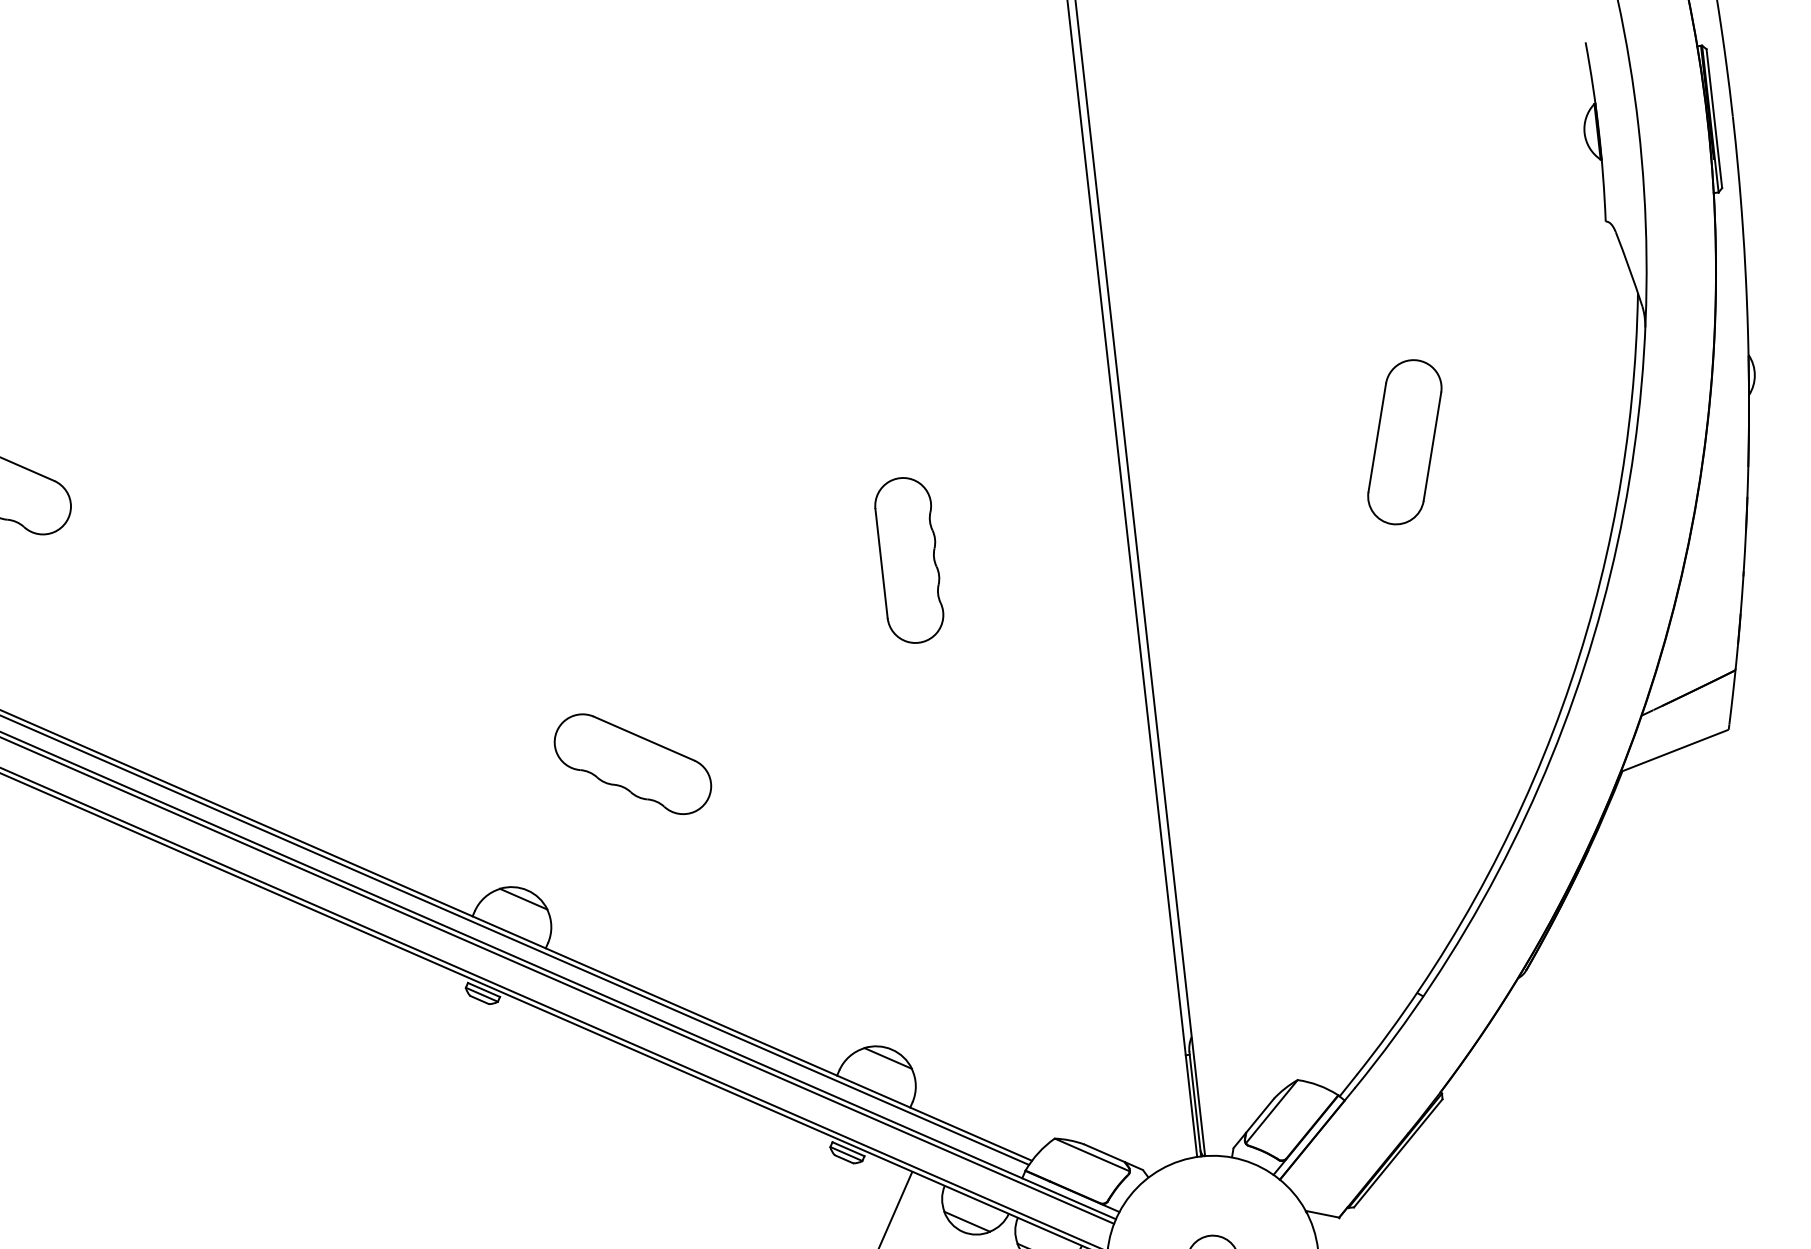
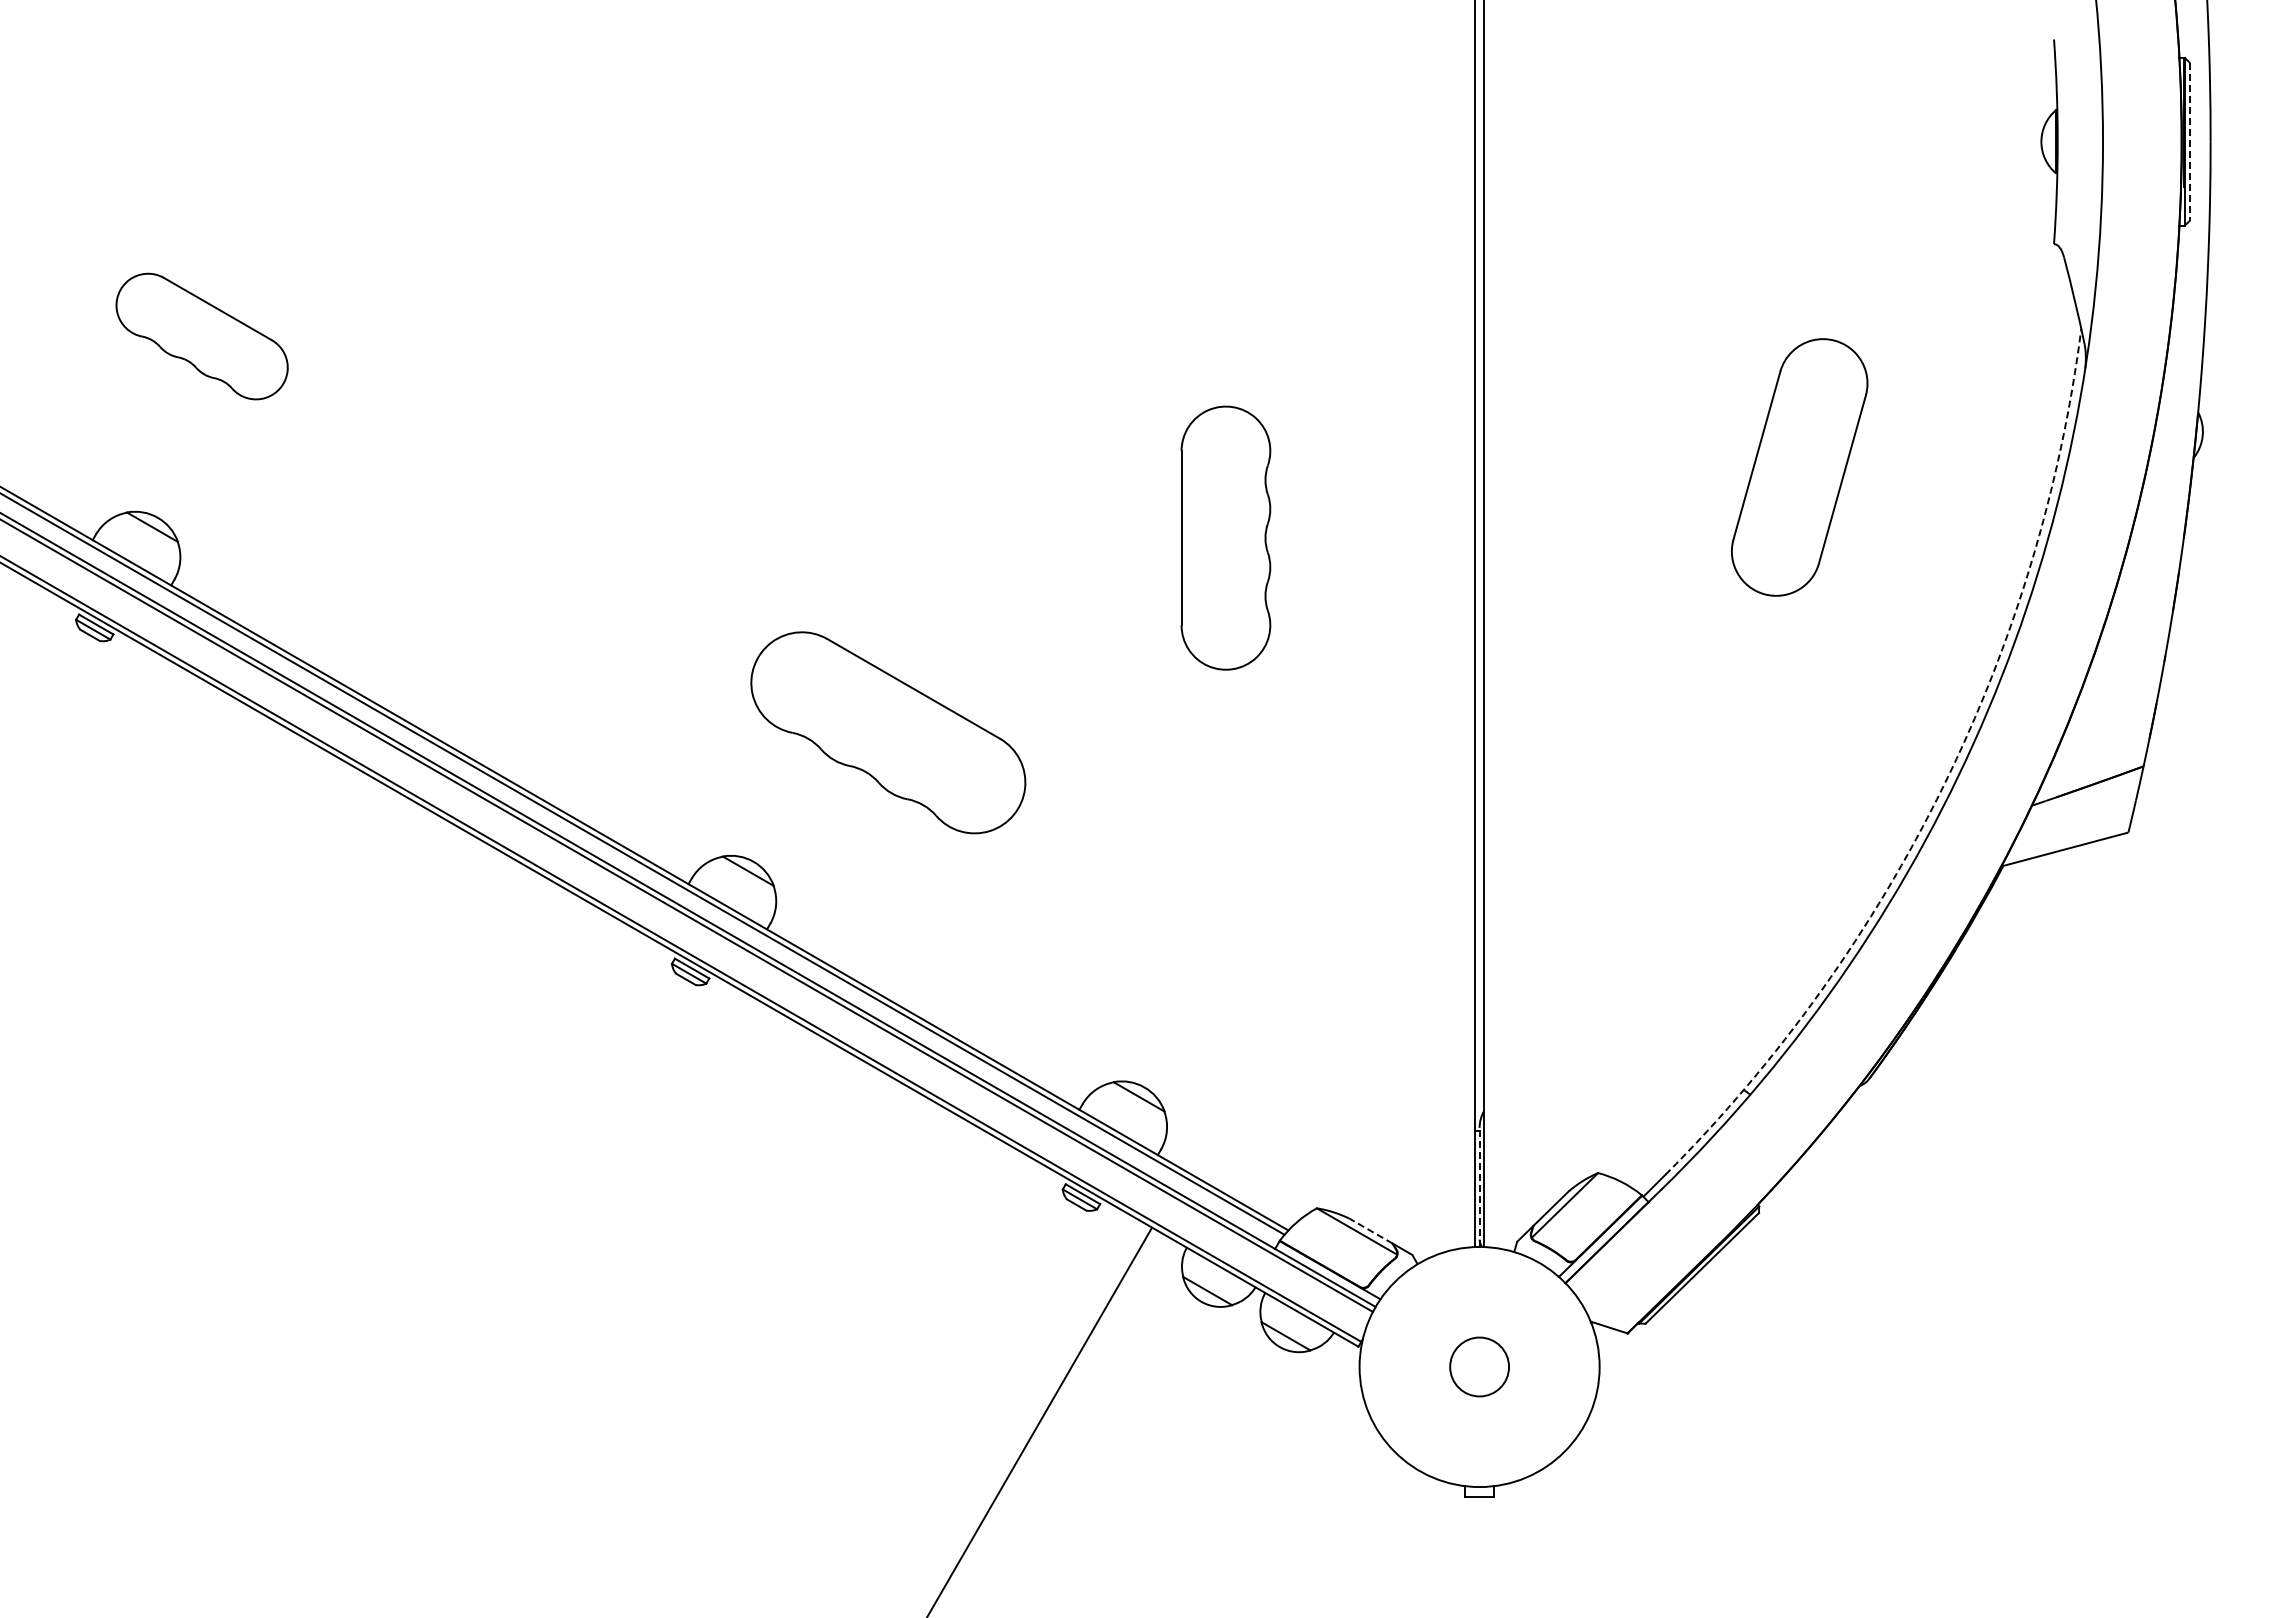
line: (1714, 119) -> (2189, 142), solid -> dashed
part: (1404, 442) -> (1799, 467), size x1.4
part: (908, 559) -> (1225, 537), size x1.4
arc: (1562, 707) -> (1943, 786), solid -> dashed
part: (632, 763) -> (888, 732), size x1.6
line: (1195, 1104) -> (1479, 1187), solid -> dashed
line: (1104, 1153) -> (1371, 1231), solid -> dashed

